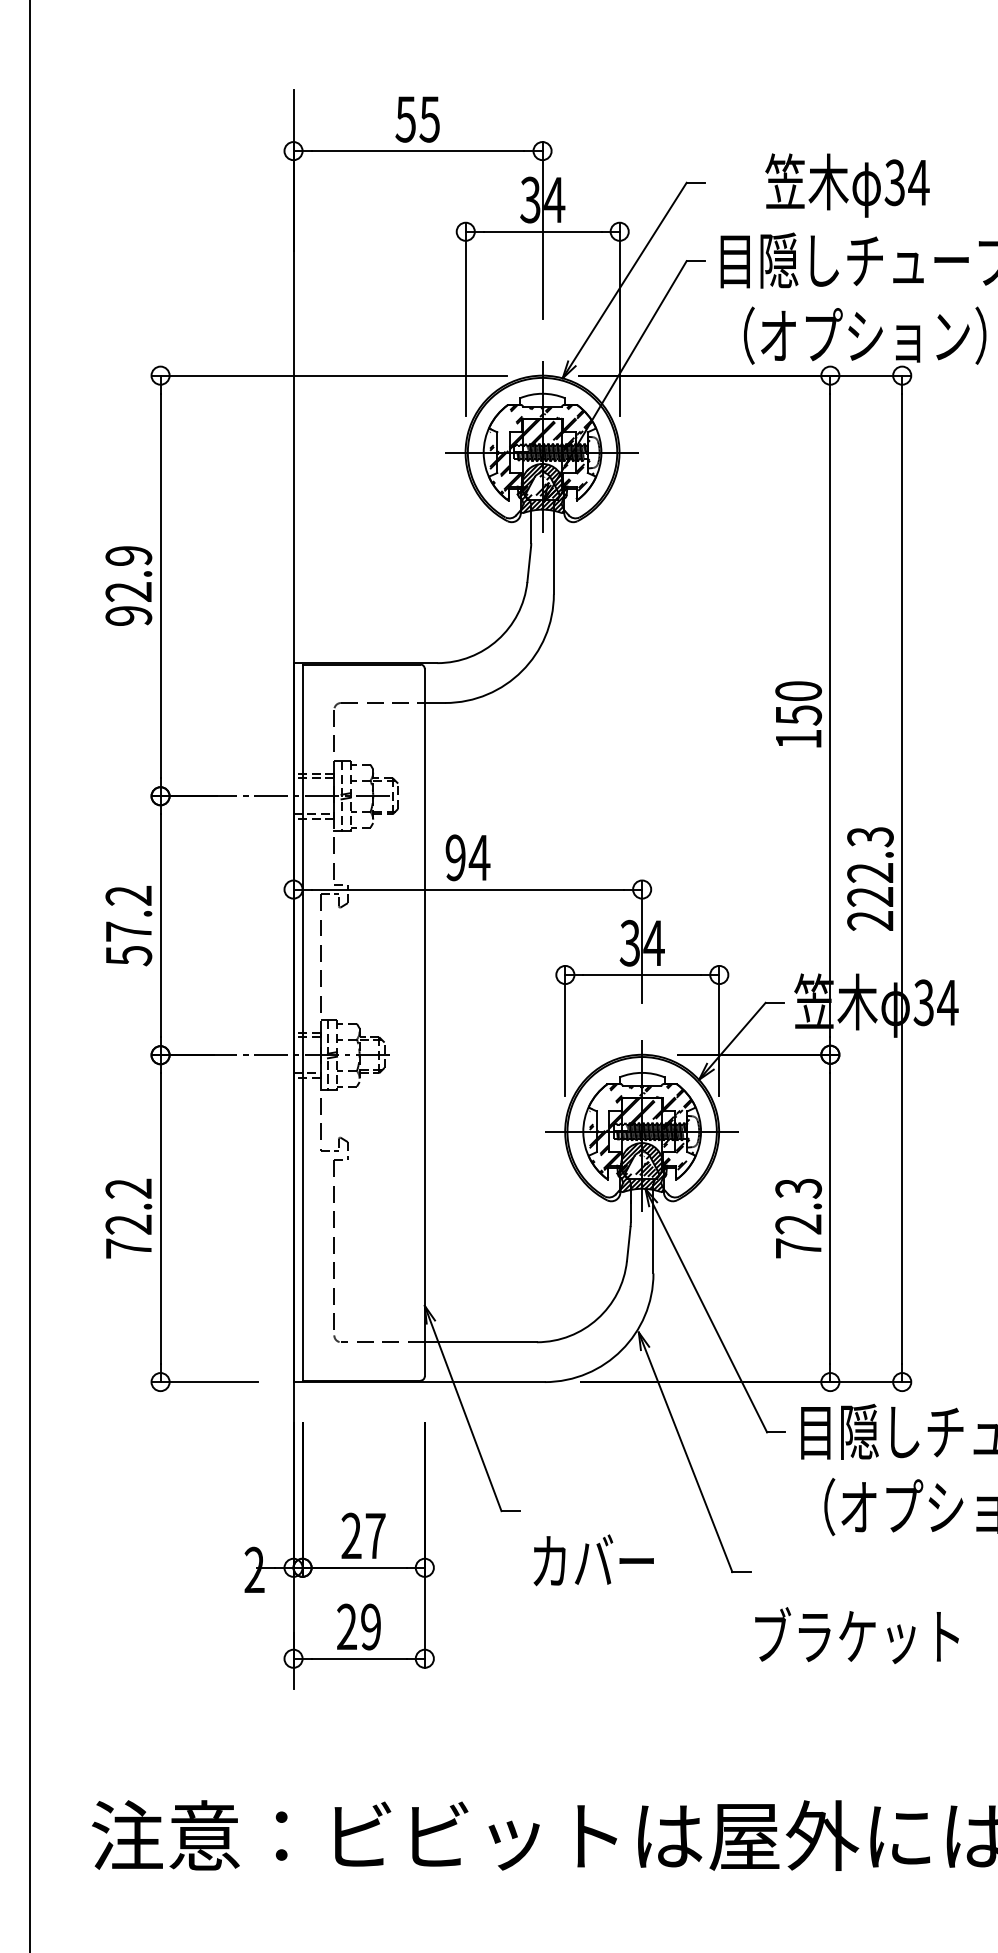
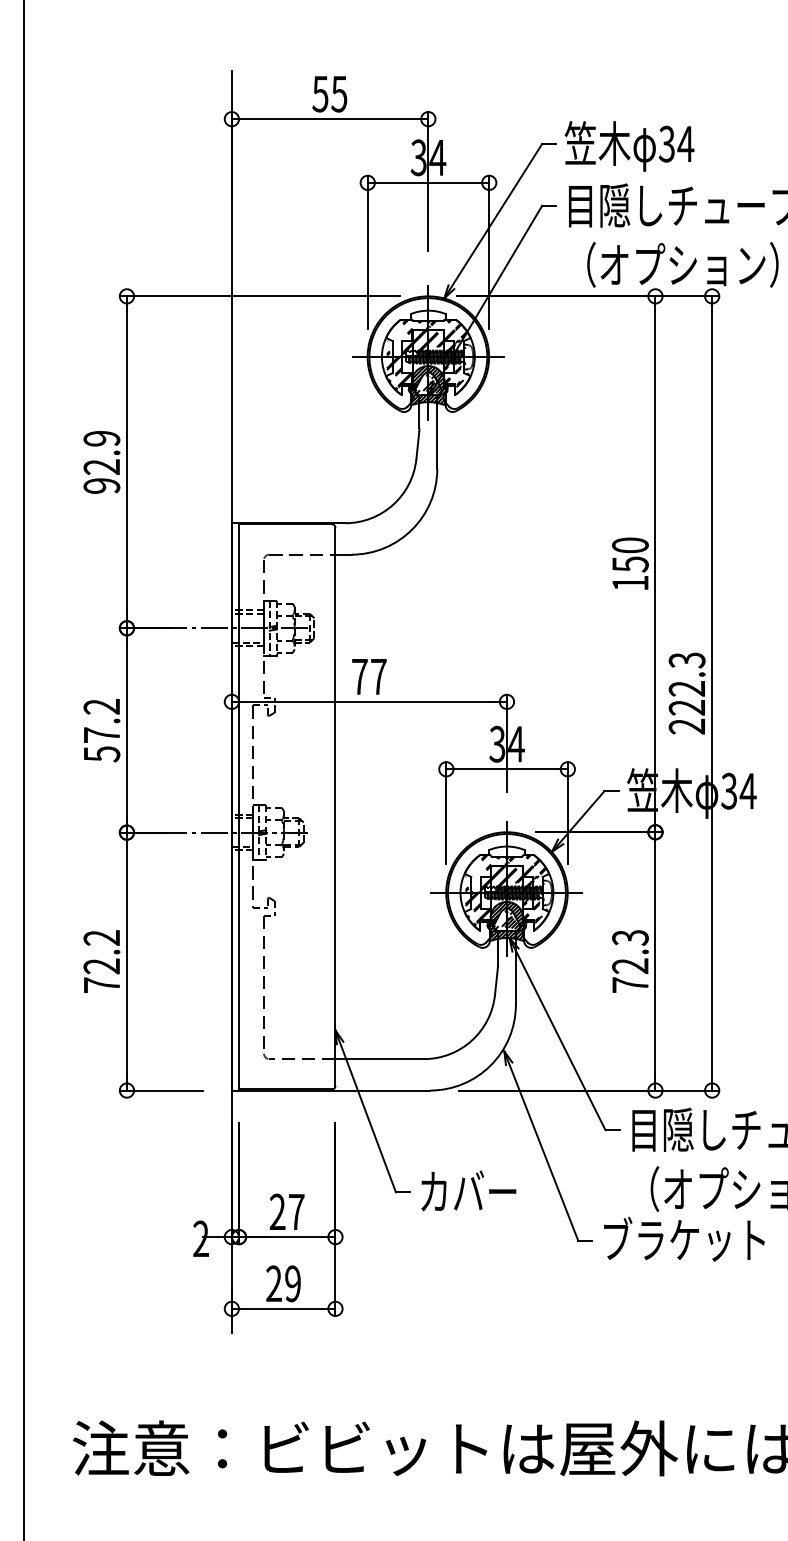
text: (847, 185) -> (629, 146), moved
text: (467, 857) -> (369, 676), 94 -> 77
text: (593, 1560) -> (468, 1191), moved
text: (856, 1635) -> (683, 1239), moved

